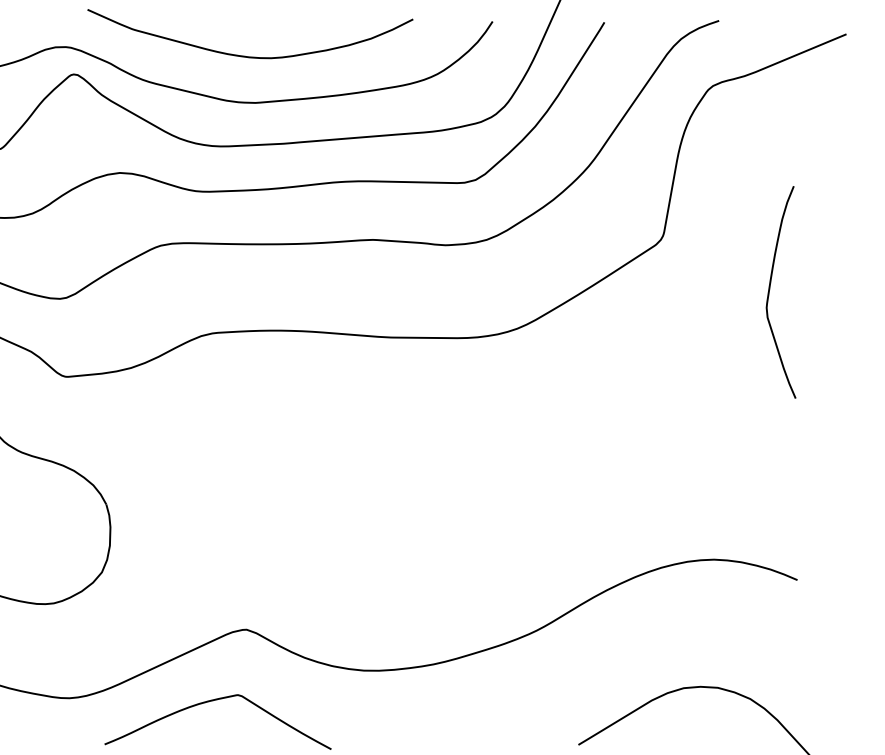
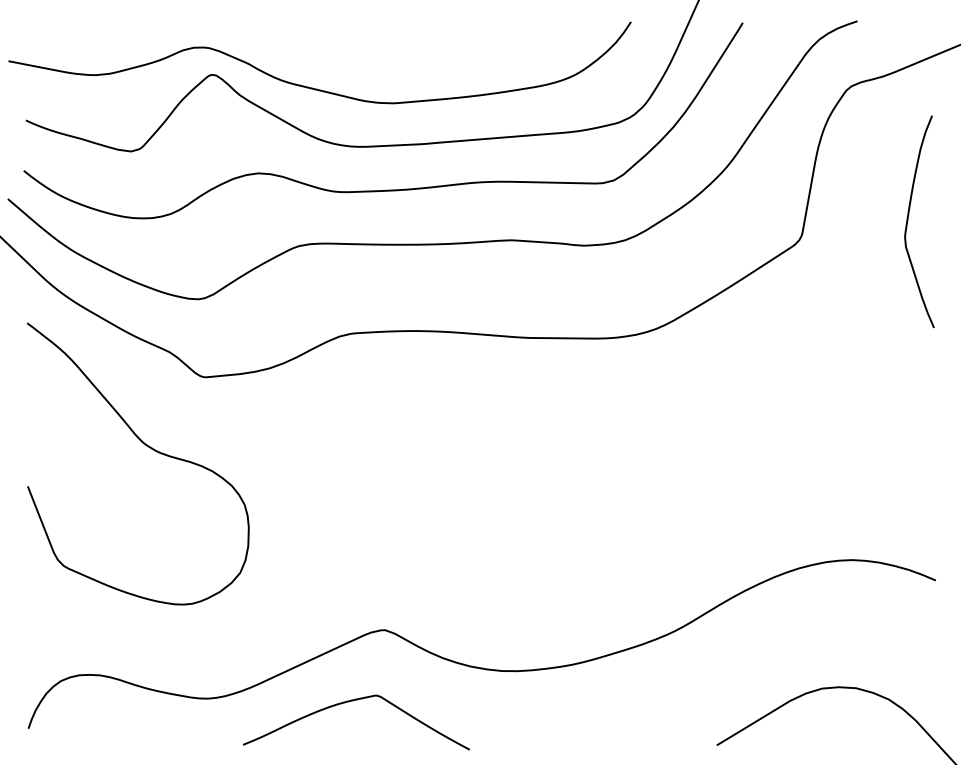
curve: (250, 56) -> (388, 56), removed
curve: (770, 292) -> (908, 221), moved

